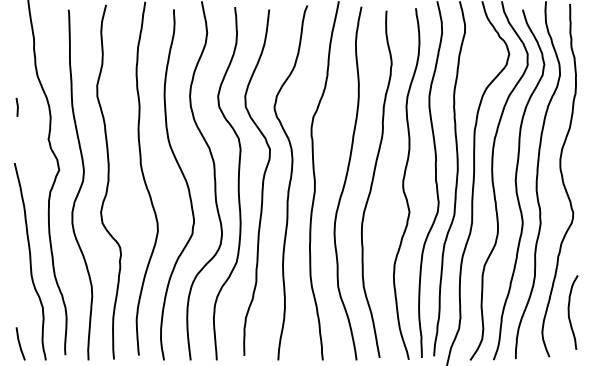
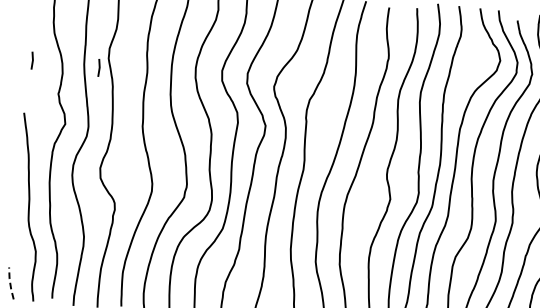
line: (87, 105) -> (98, 66), added
line: (19, 344) -> (10, 283), solid -> dashed

